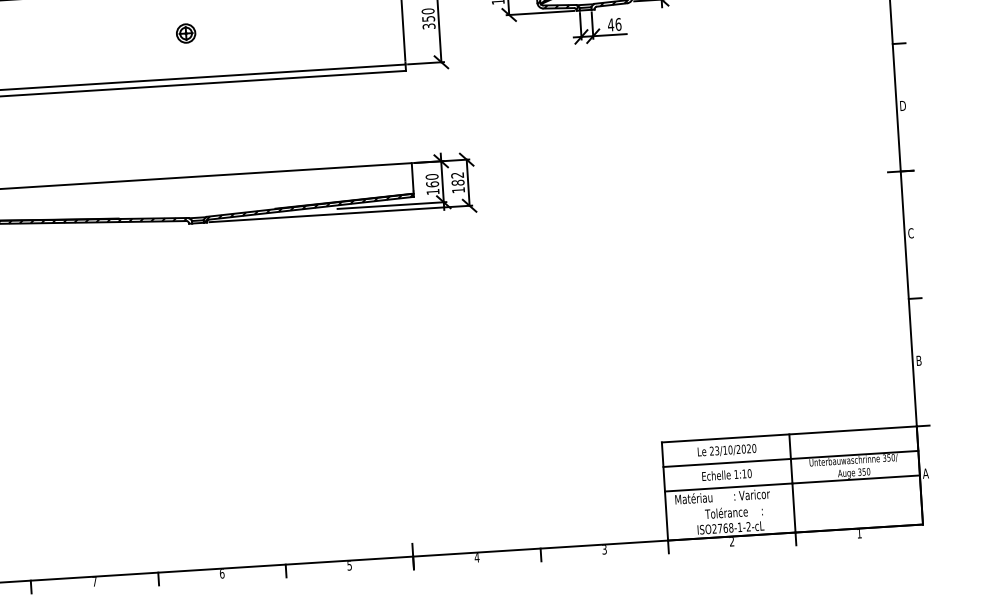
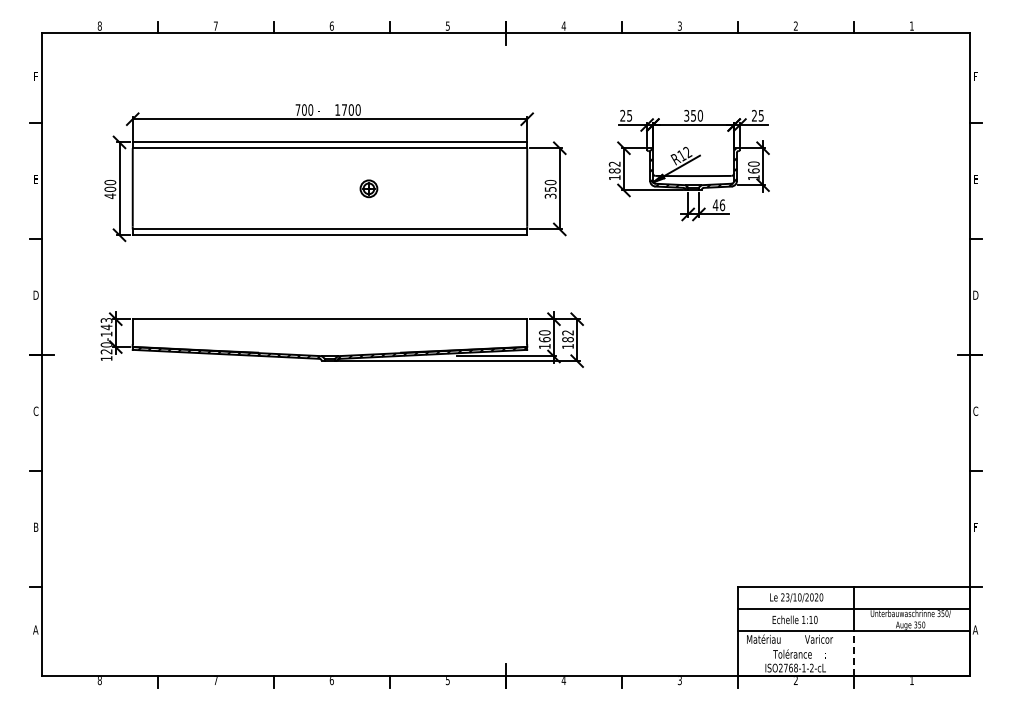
part: (185, 33) -> (368, 188), moved
text: (918, 359) -> (975, 526), B -> F
line: (794, 507) -> (854, 653), solid -> dashed

